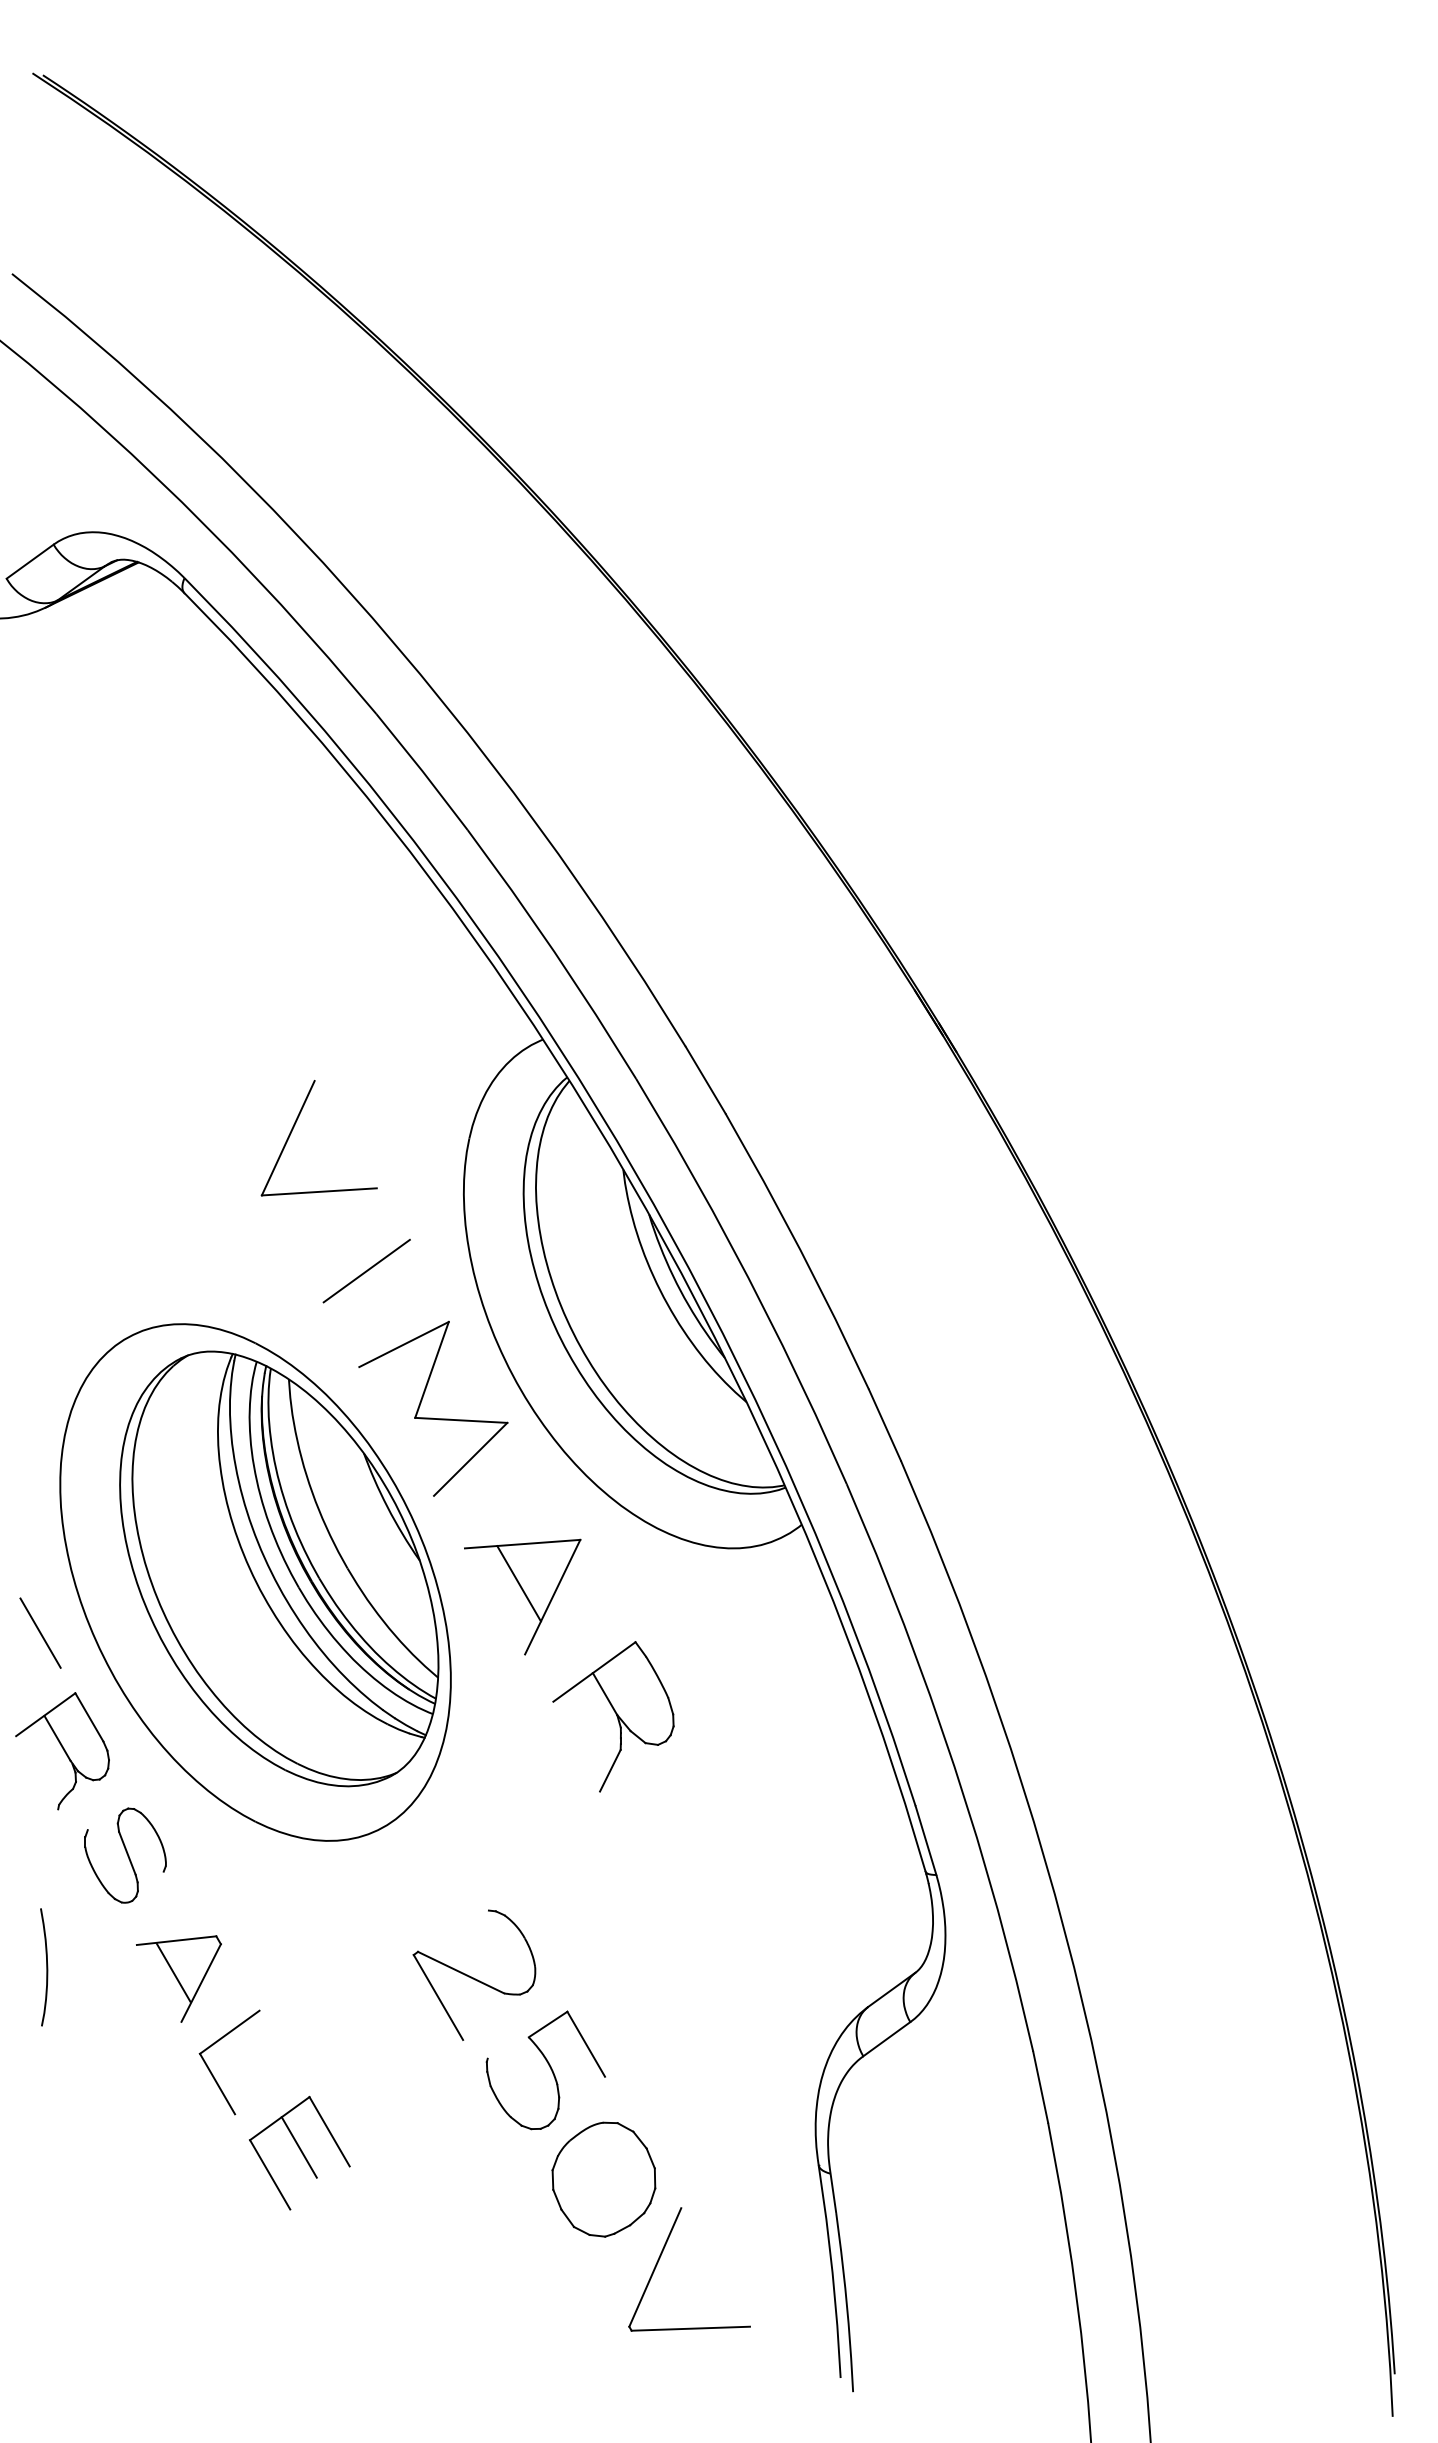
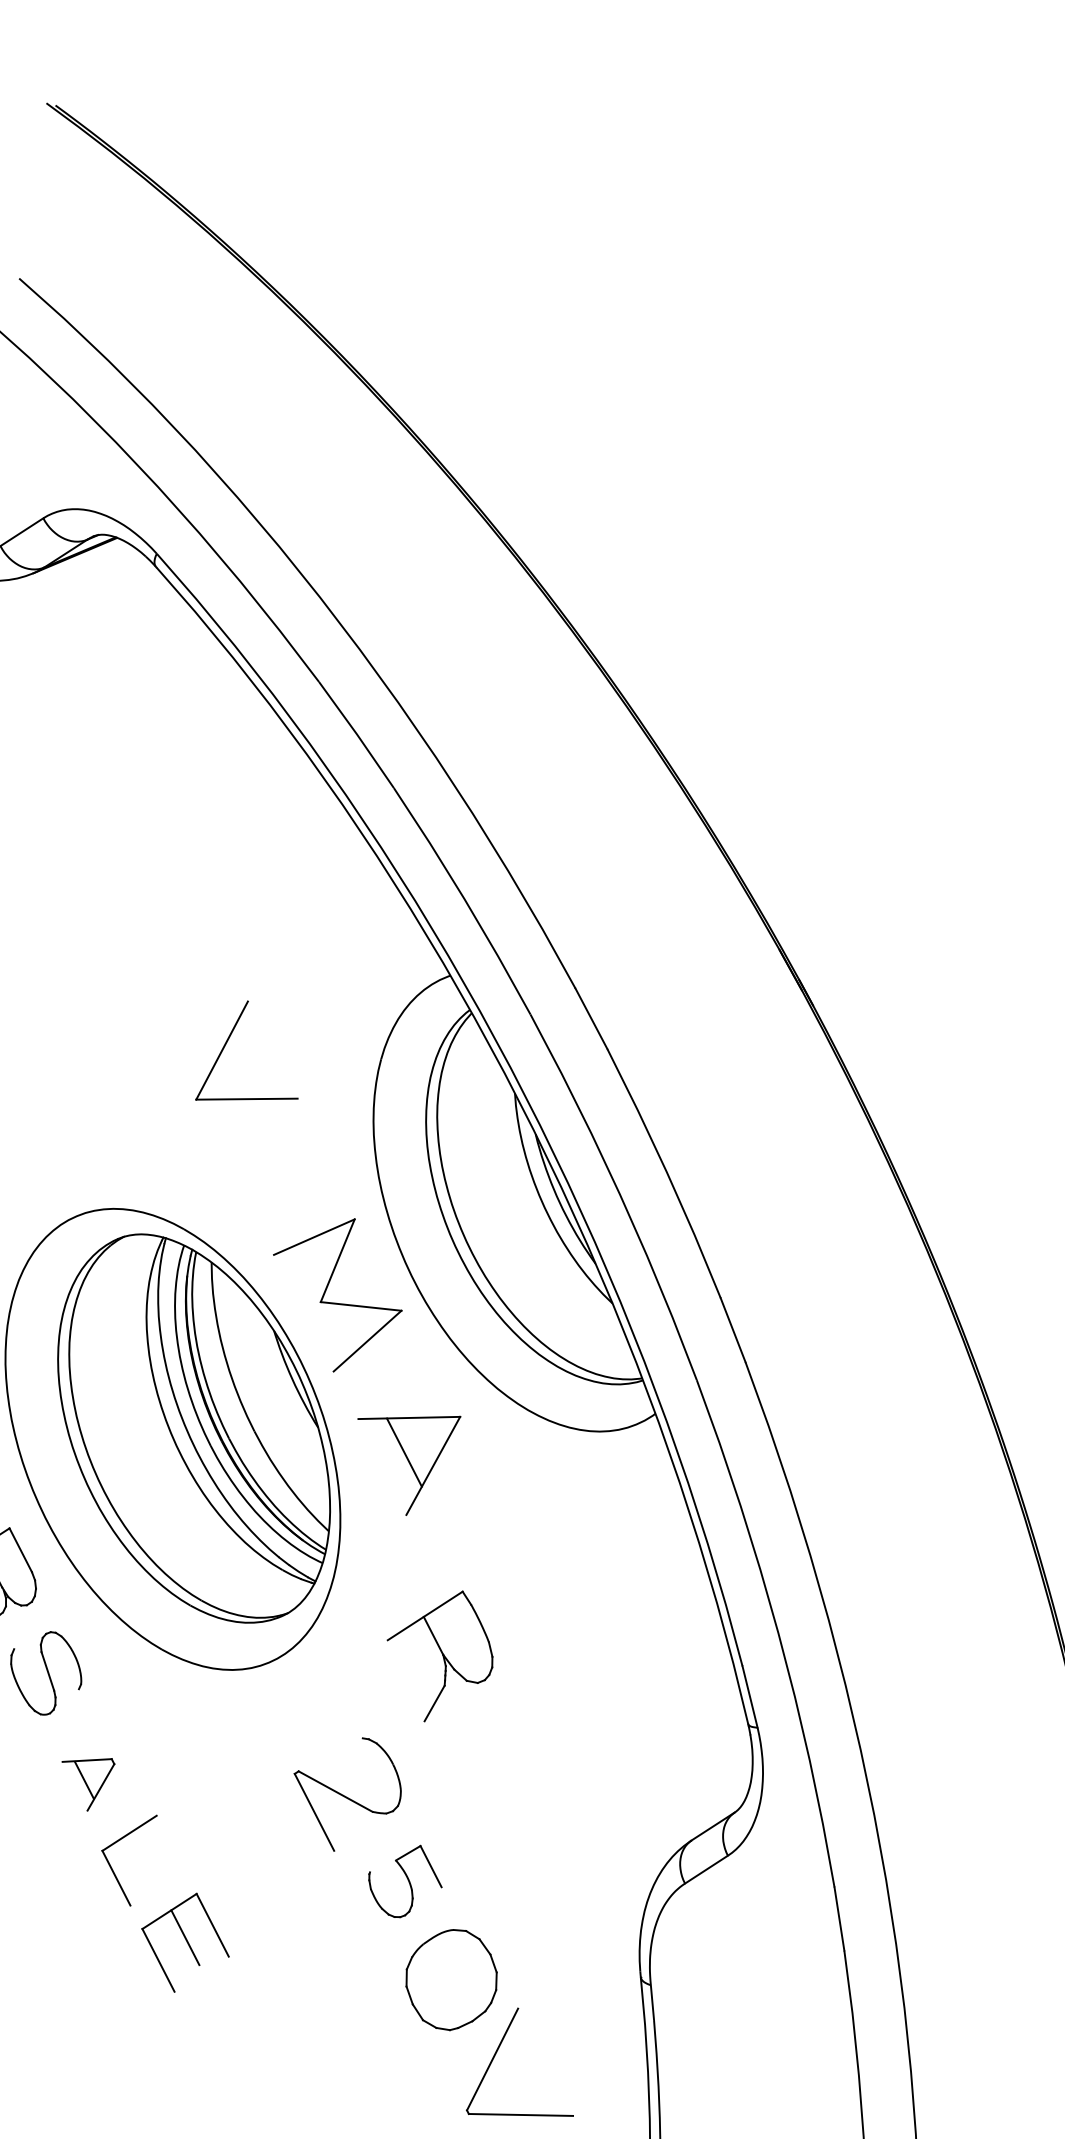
line: (366, 1270) -> (284, 1170), removed
part: (613, 1716) -> (439, 1655), moved
part: (178, 1978) -> (87, 1783), size x0.7
part: (545, 2070) -> (405, 1881), size x0.7

